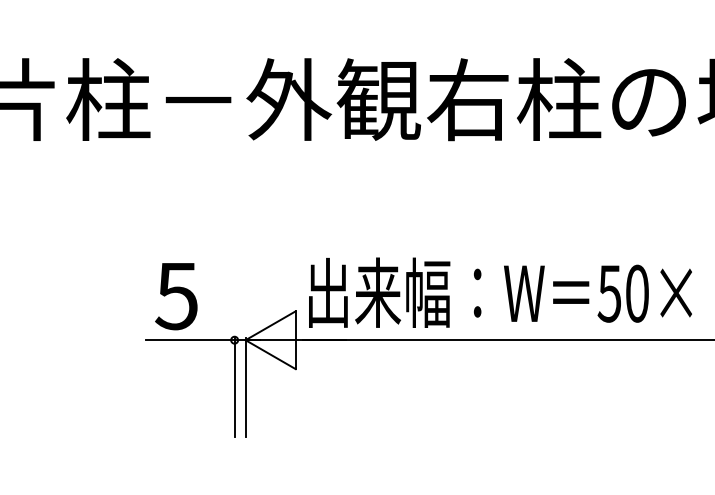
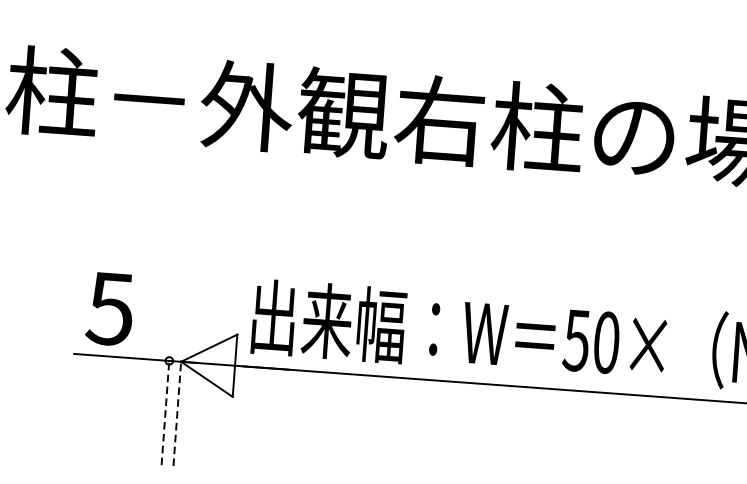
line: (234, 387) -> (165, 411), solid -> dashed
line: (245, 387) -> (177, 412), solid -> dashed

